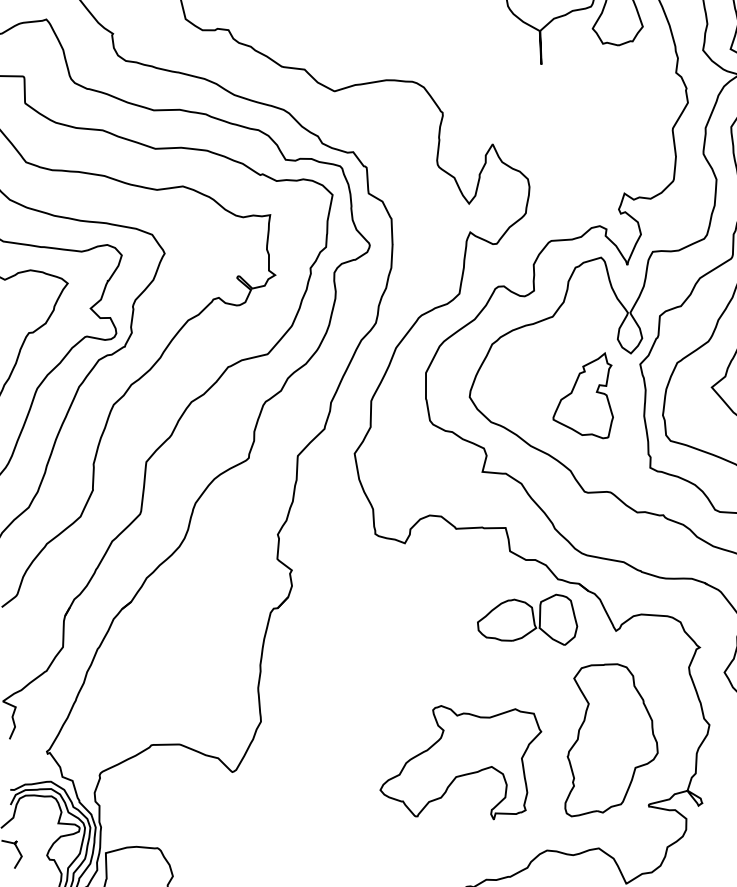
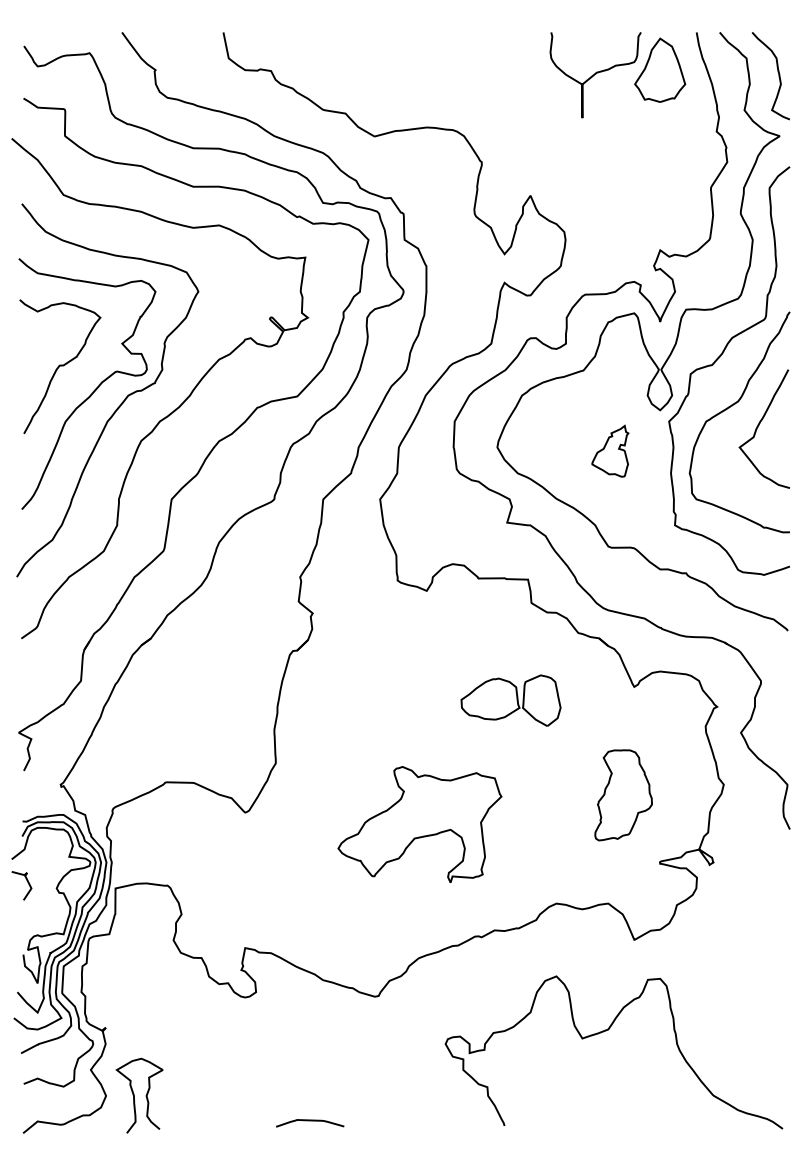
part: (582, 395) -> (610, 450), size x0.6
part: (526, 621) -> (510, 700), moved
part: (609, 739) -> (623, 795), size x0.6
part: (460, 762) -> (419, 824), moved

